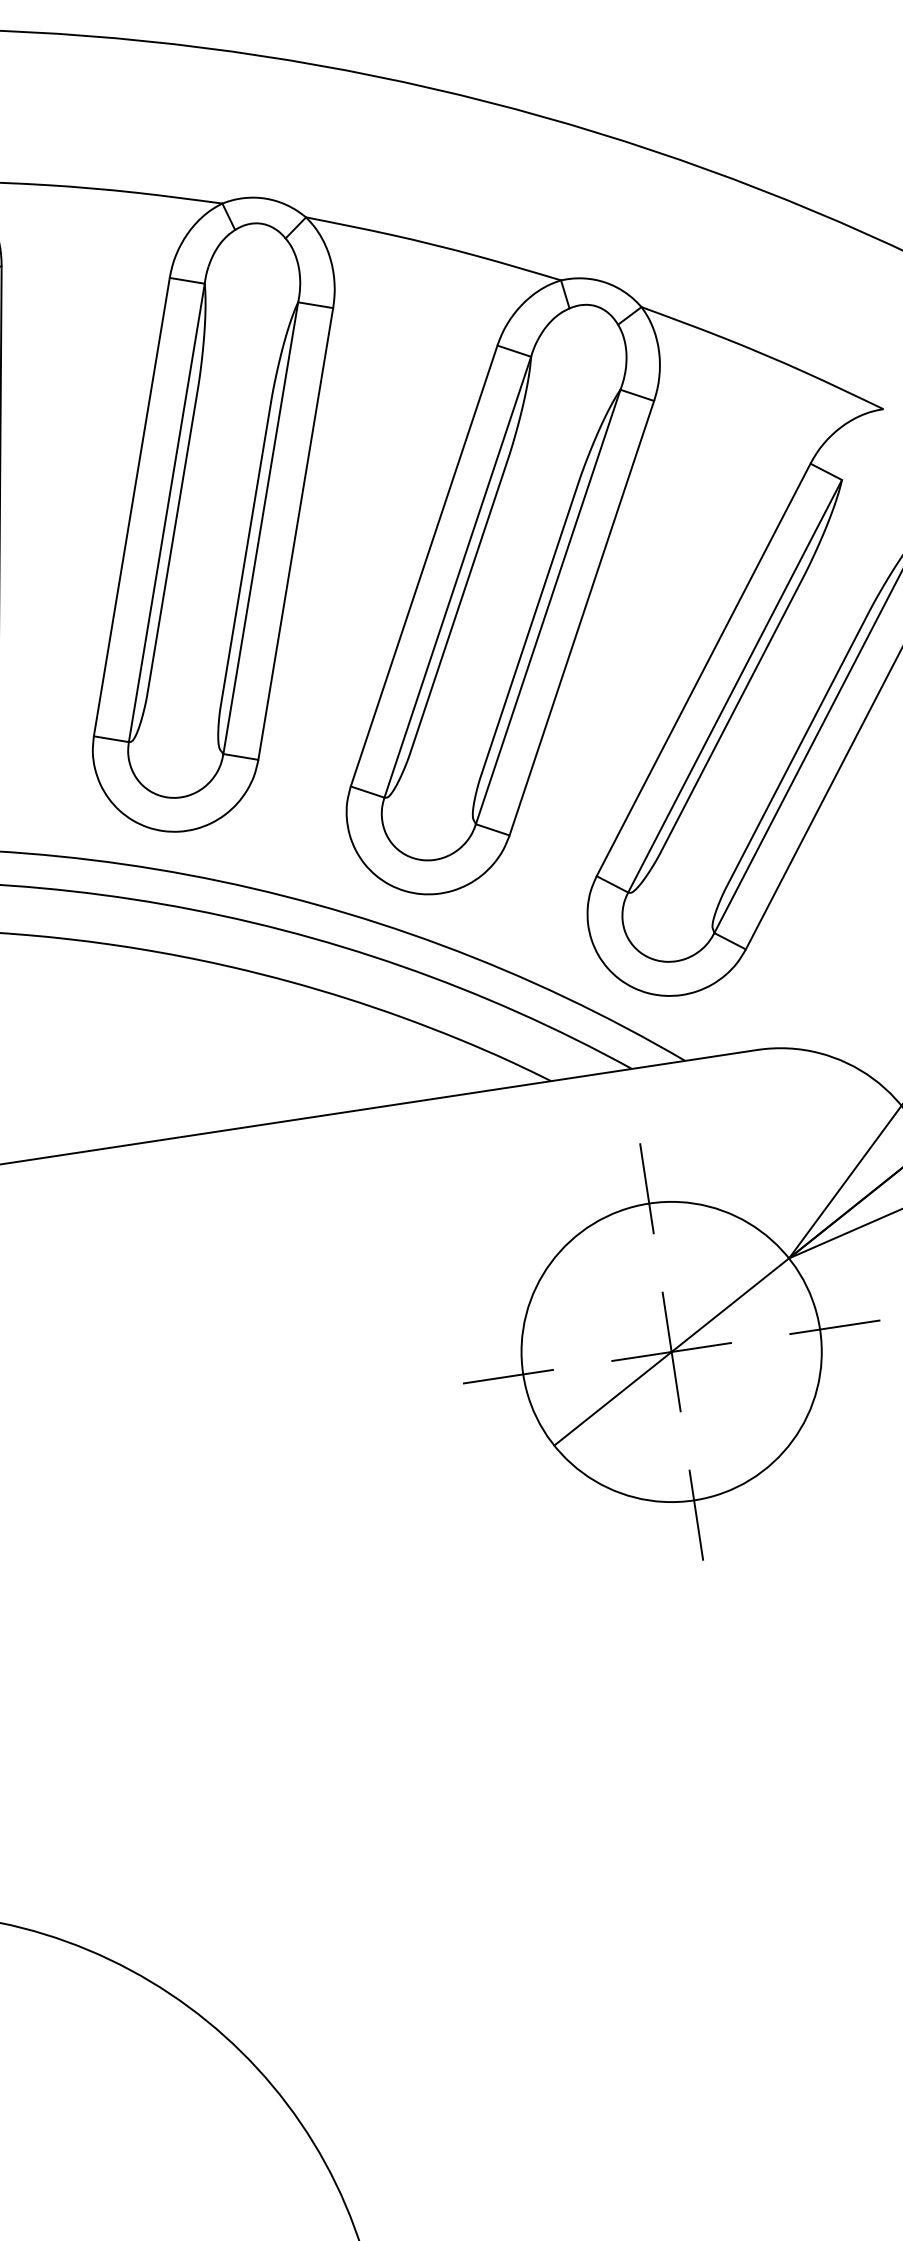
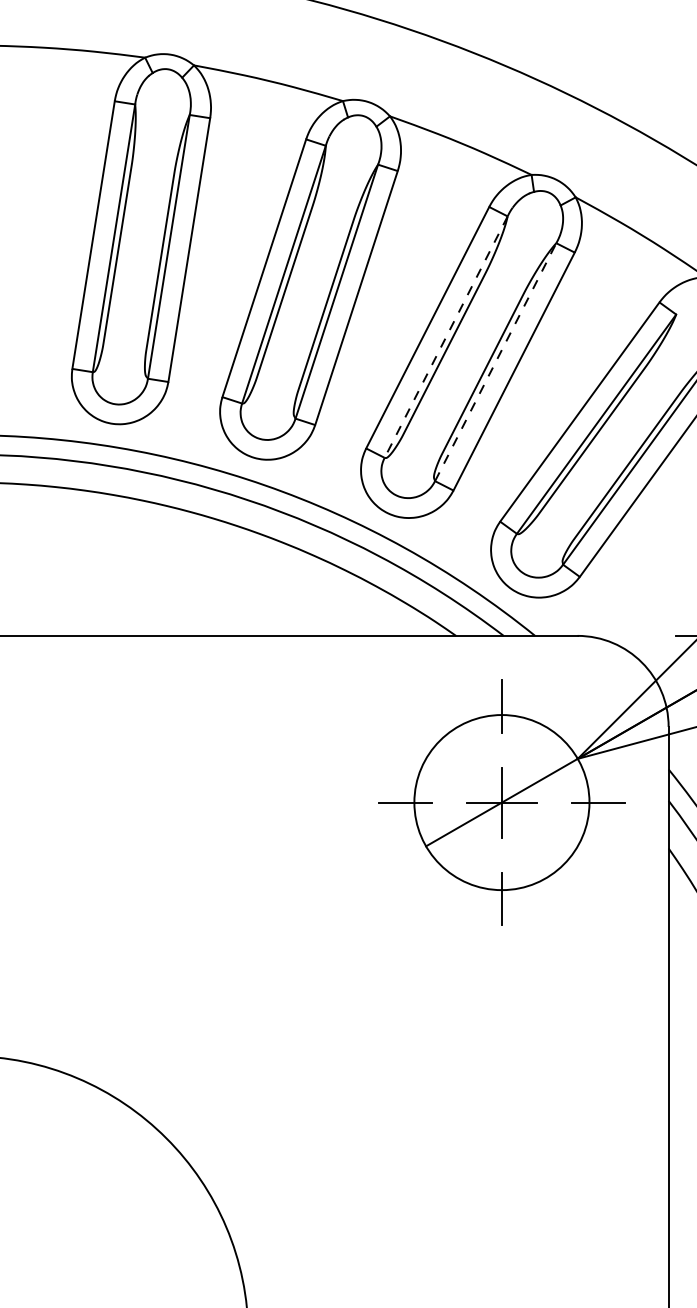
line: (458, 577) -> (446, 337), solid -> dashed
line: (547, 607) -> (495, 362), solid -> dashed

